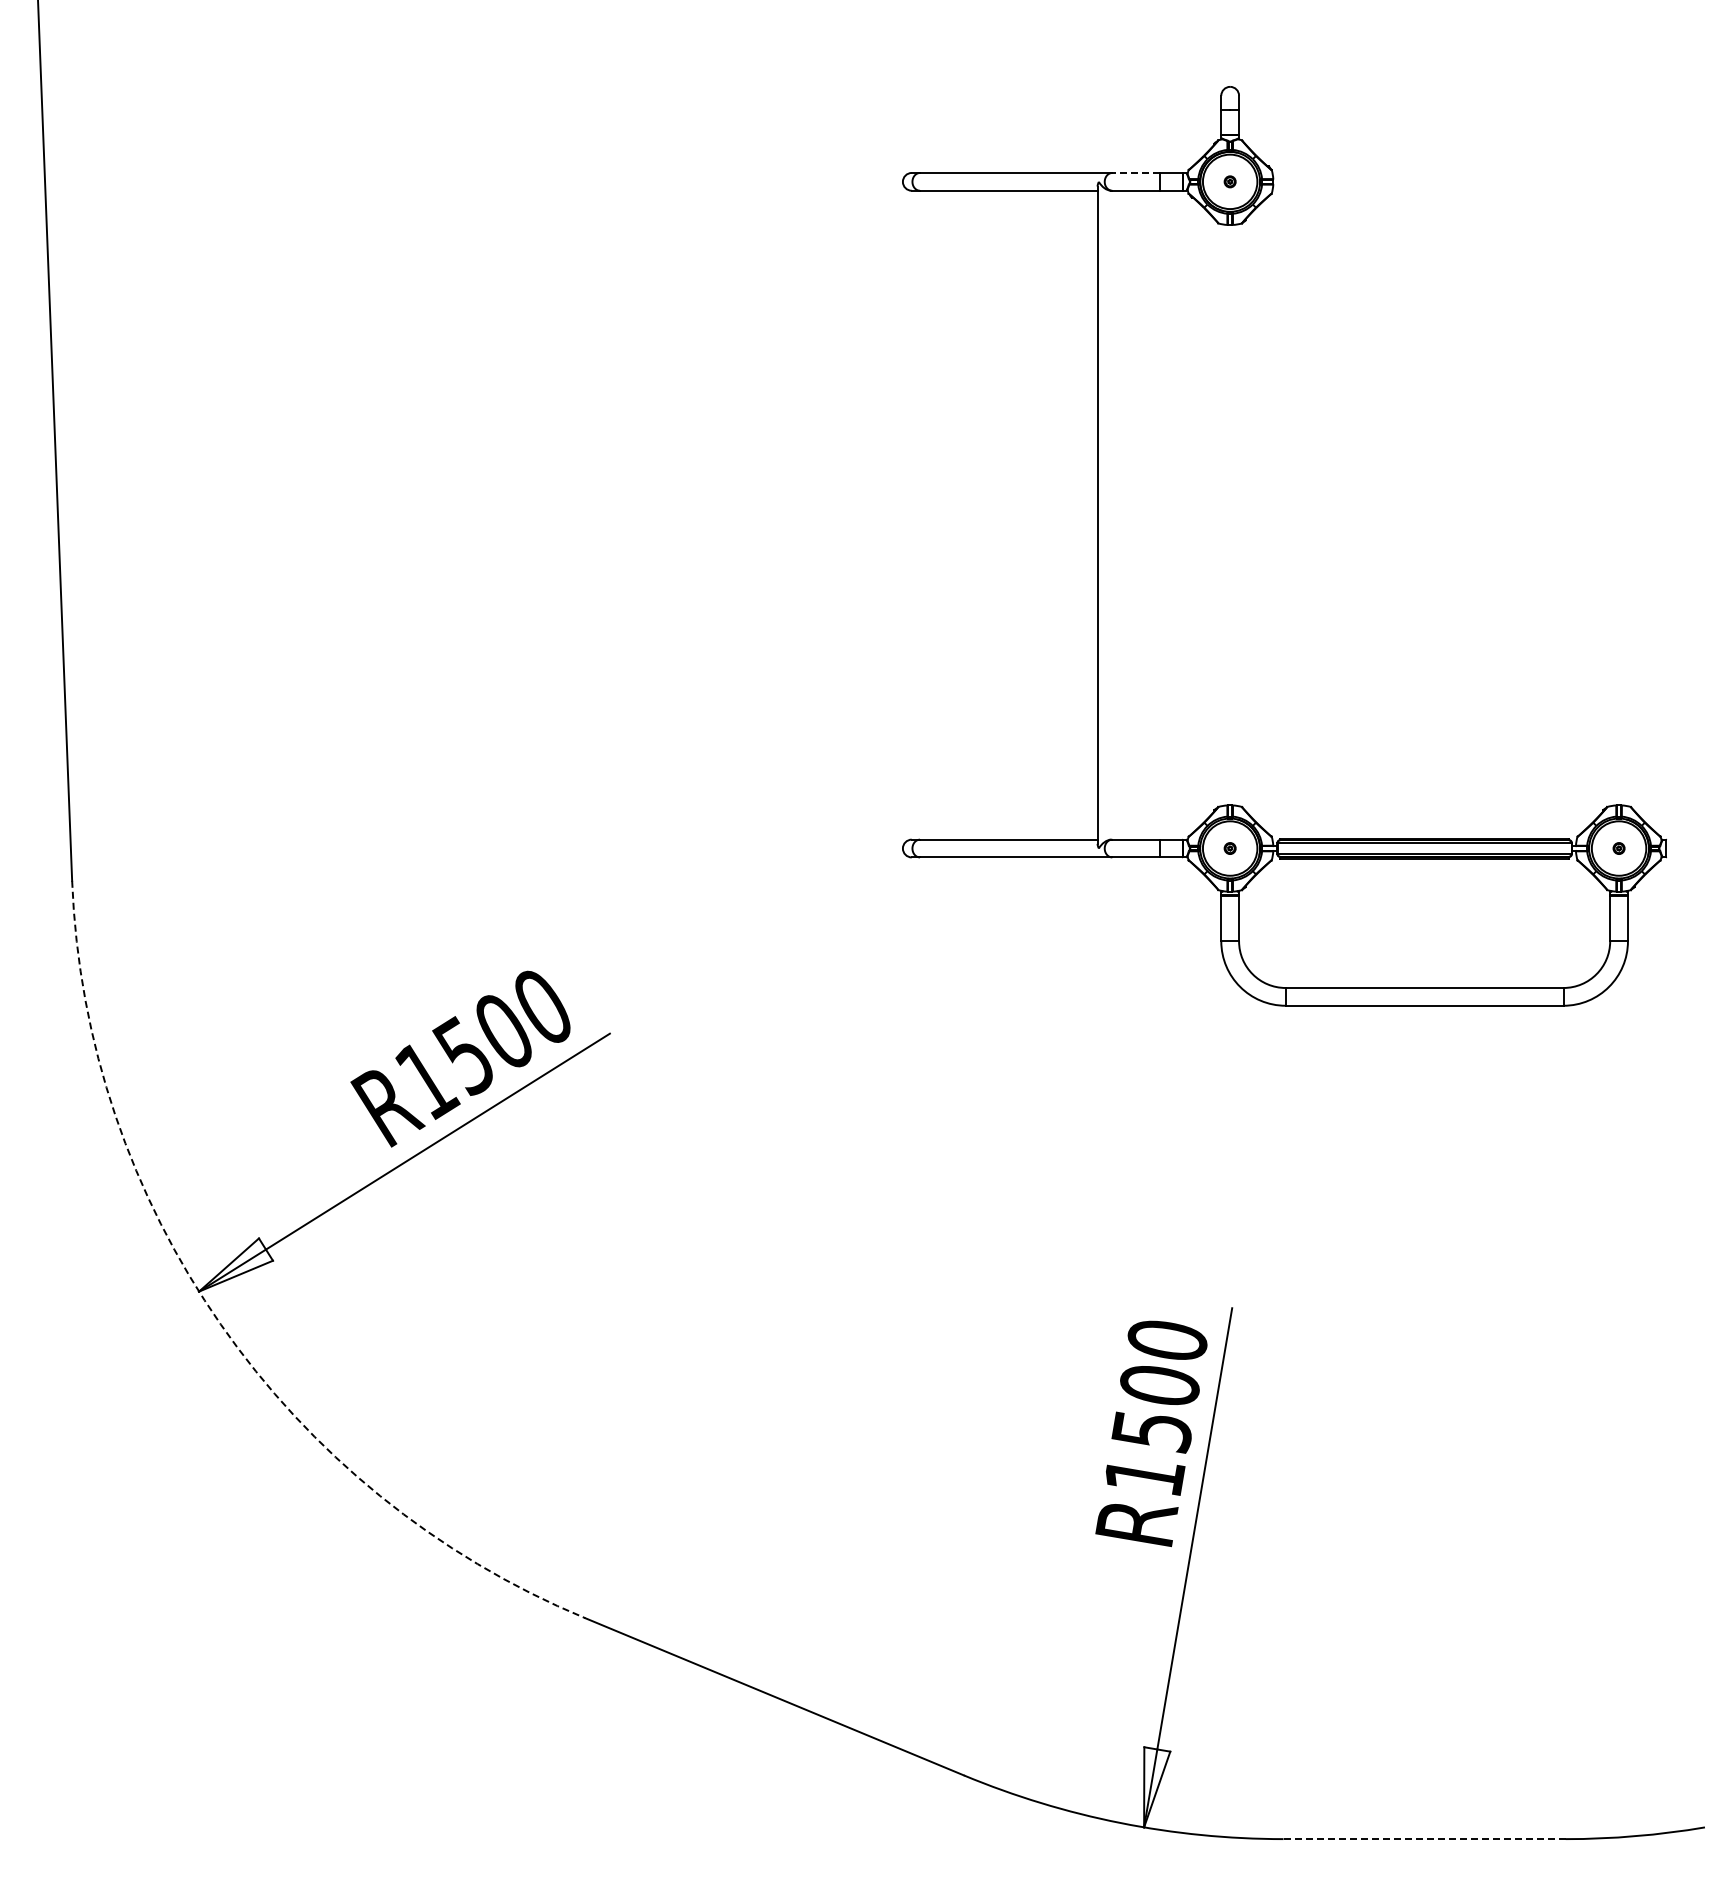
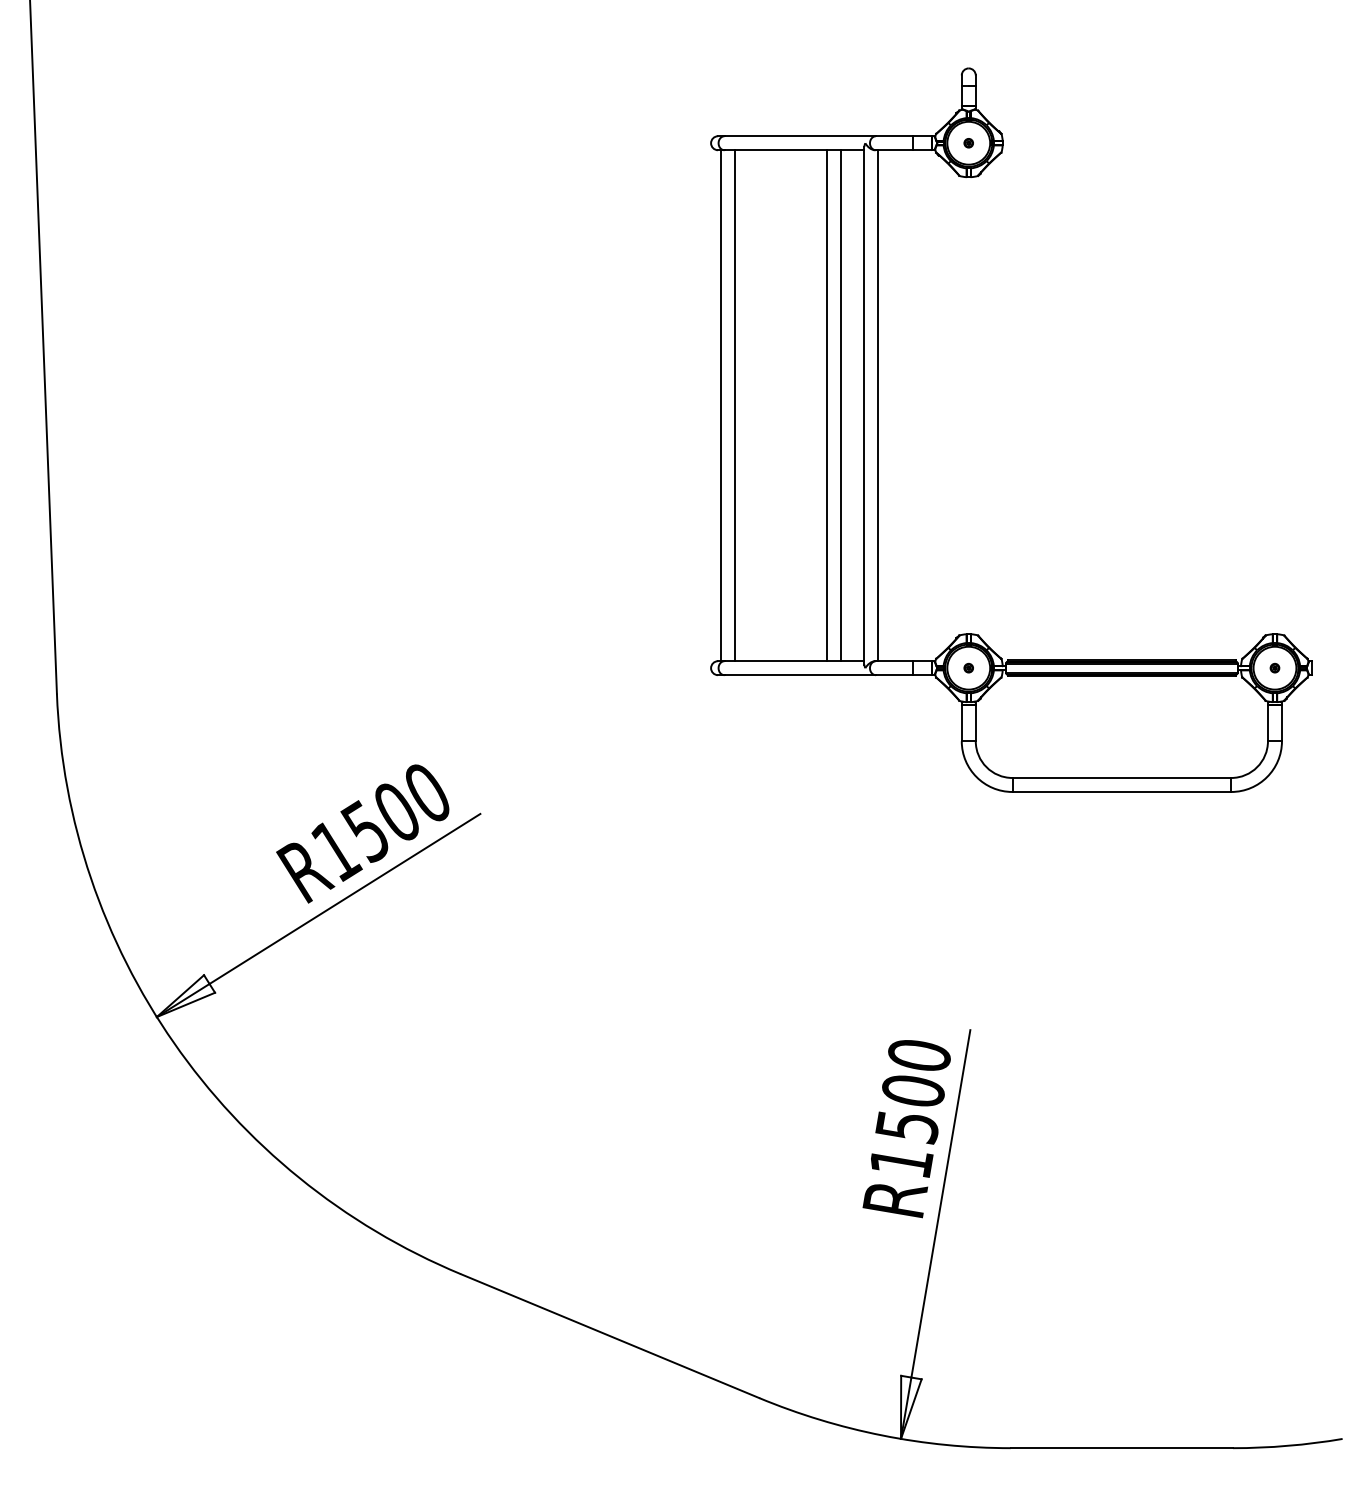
line: (1135, 172) -> (894, 135), dashed -> solid
line: (914, 514) -> (720, 405), added
line: (932, 514) -> (734, 405), added
line: (1050, 514) -> (827, 405), added
line: (1068, 514) -> (841, 405), added
line: (1115, 514) -> (878, 405), added
arc: (220, 1324) -> (173, 1042), dashed -> solid
line: (1425, 1839) -> (1122, 1448), dashed -> solid

